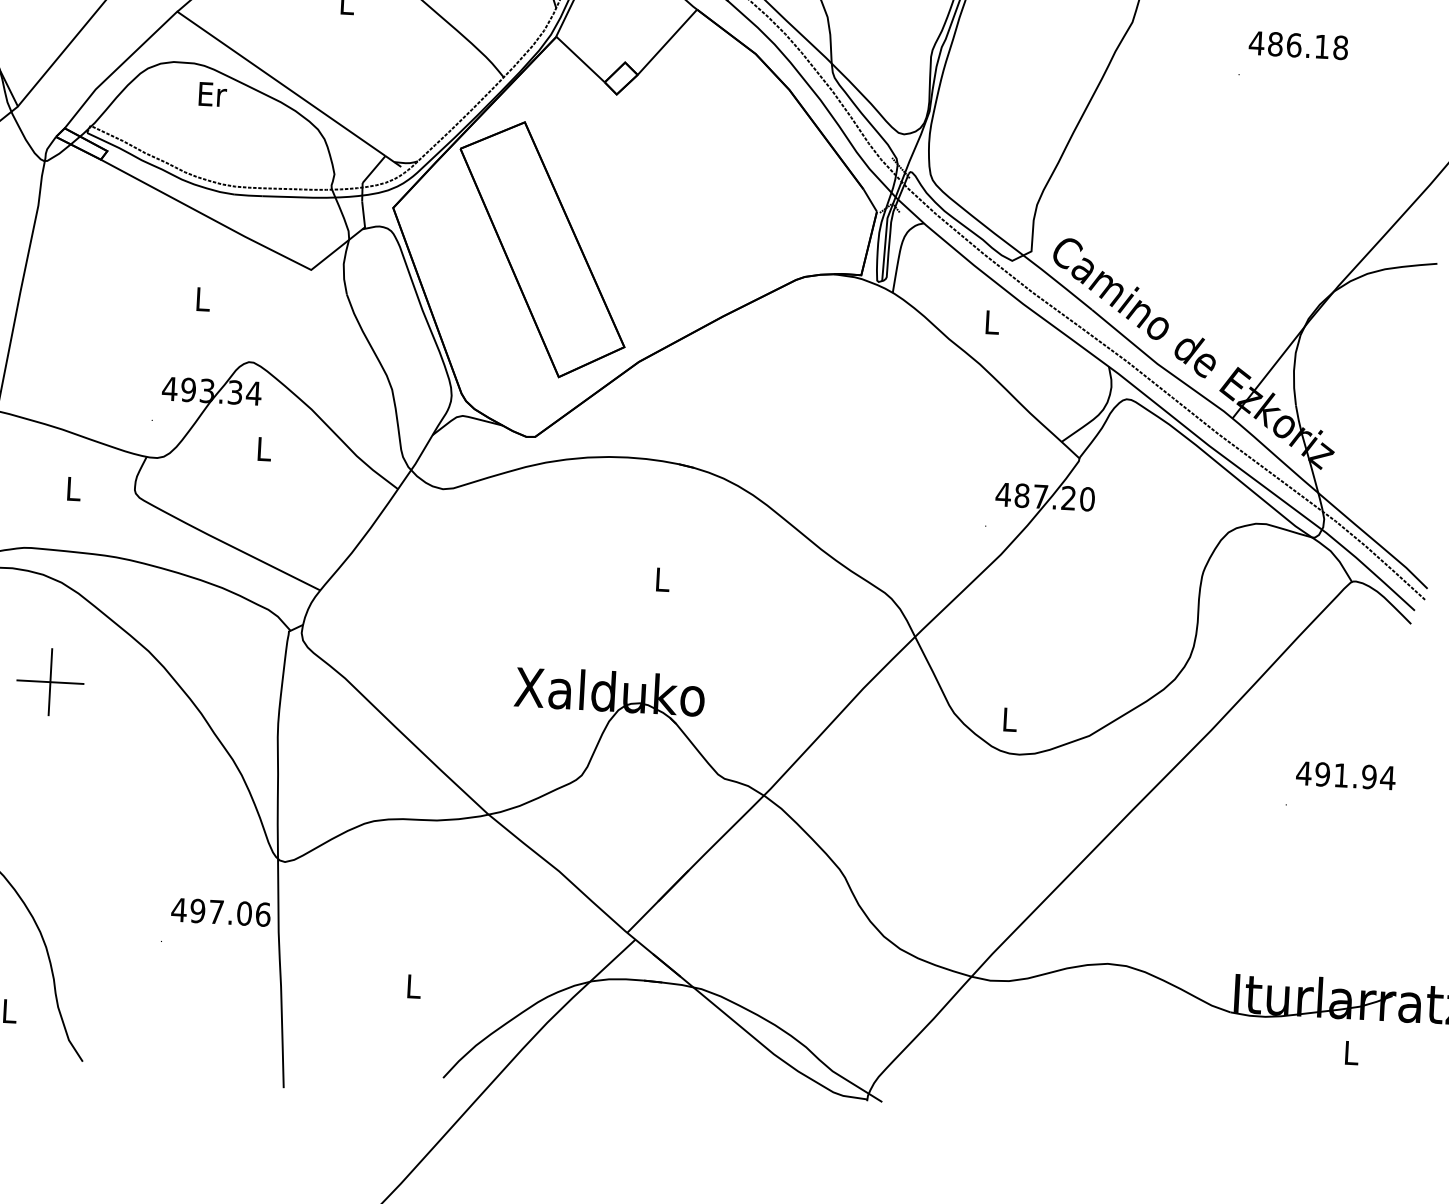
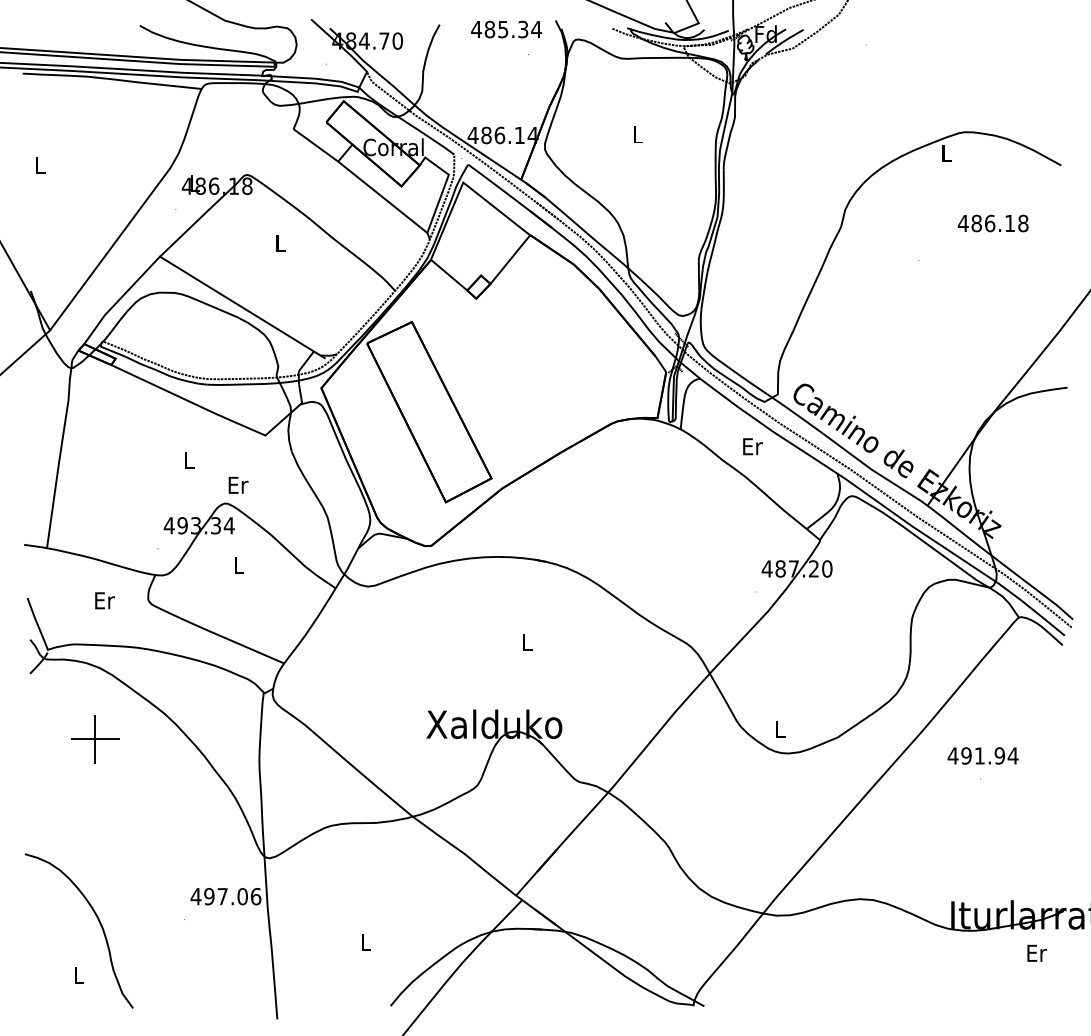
text: (1297, 45) -> (992, 223), moved
text: (212, 93) -> (238, 484), moved
text: (992, 322) -> (752, 446), L -> Er
text: (73, 488) -> (104, 600), L -> Er
text: (1345, 775) -> (982, 755), moved
text: (1352, 1051) -> (1037, 952), L -> Er

